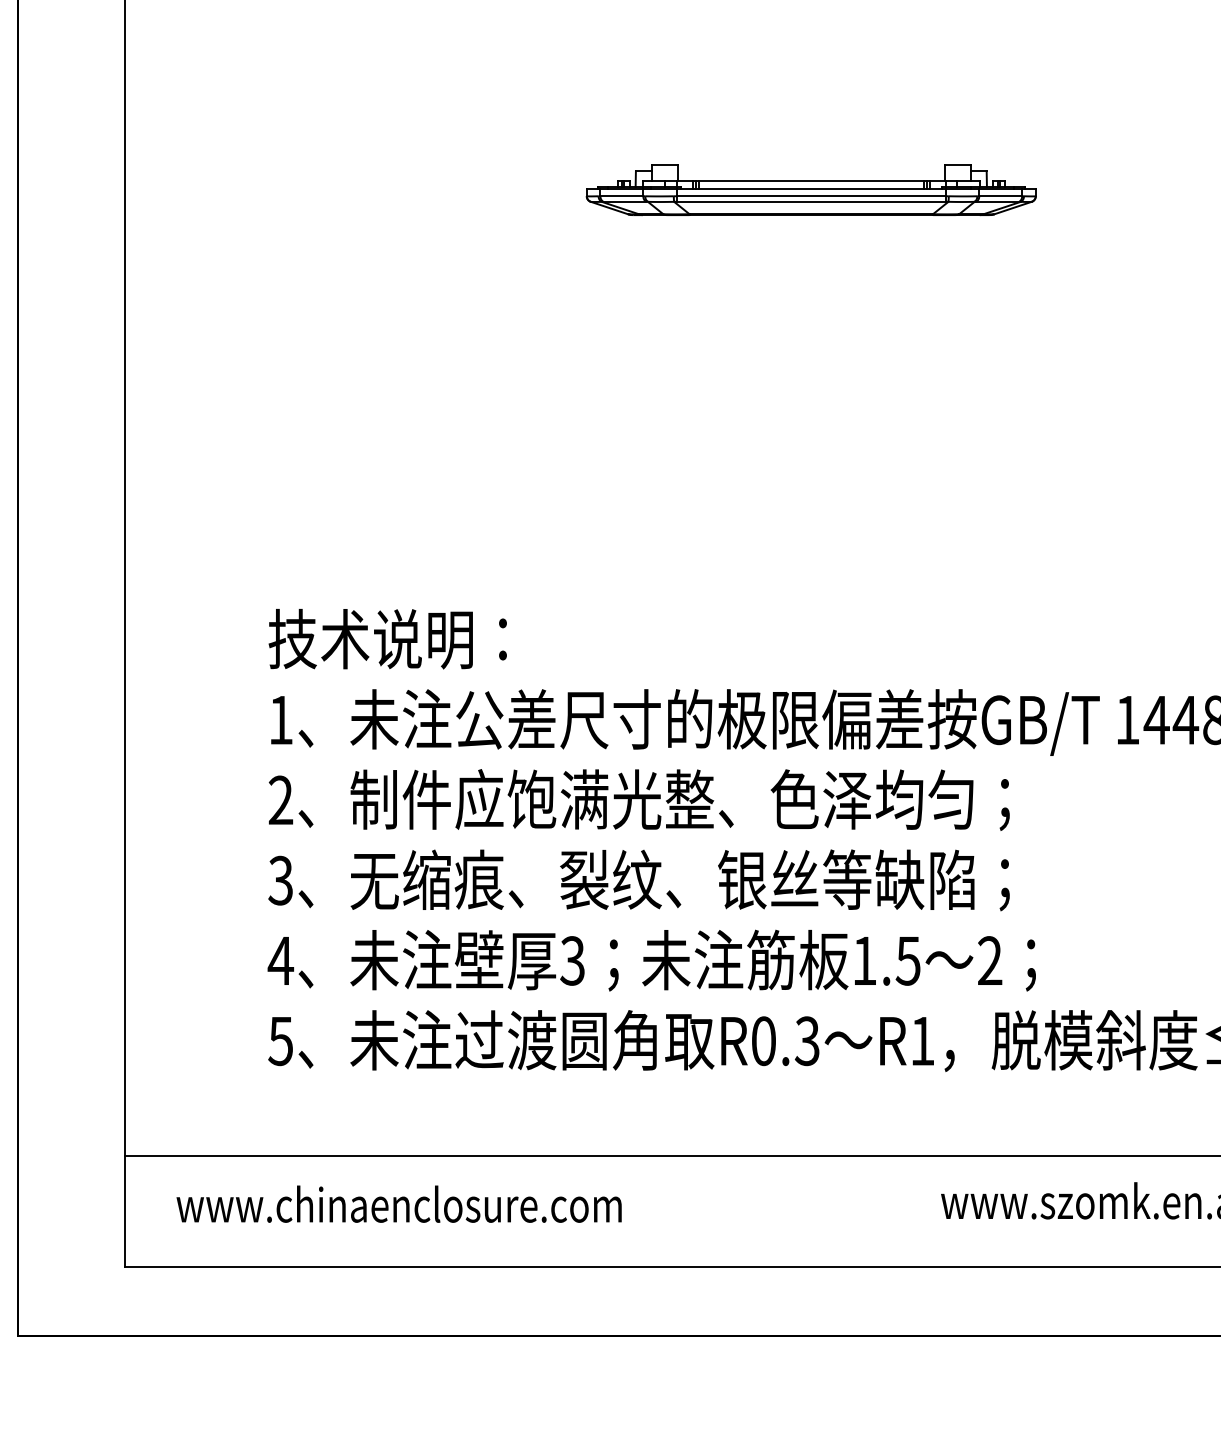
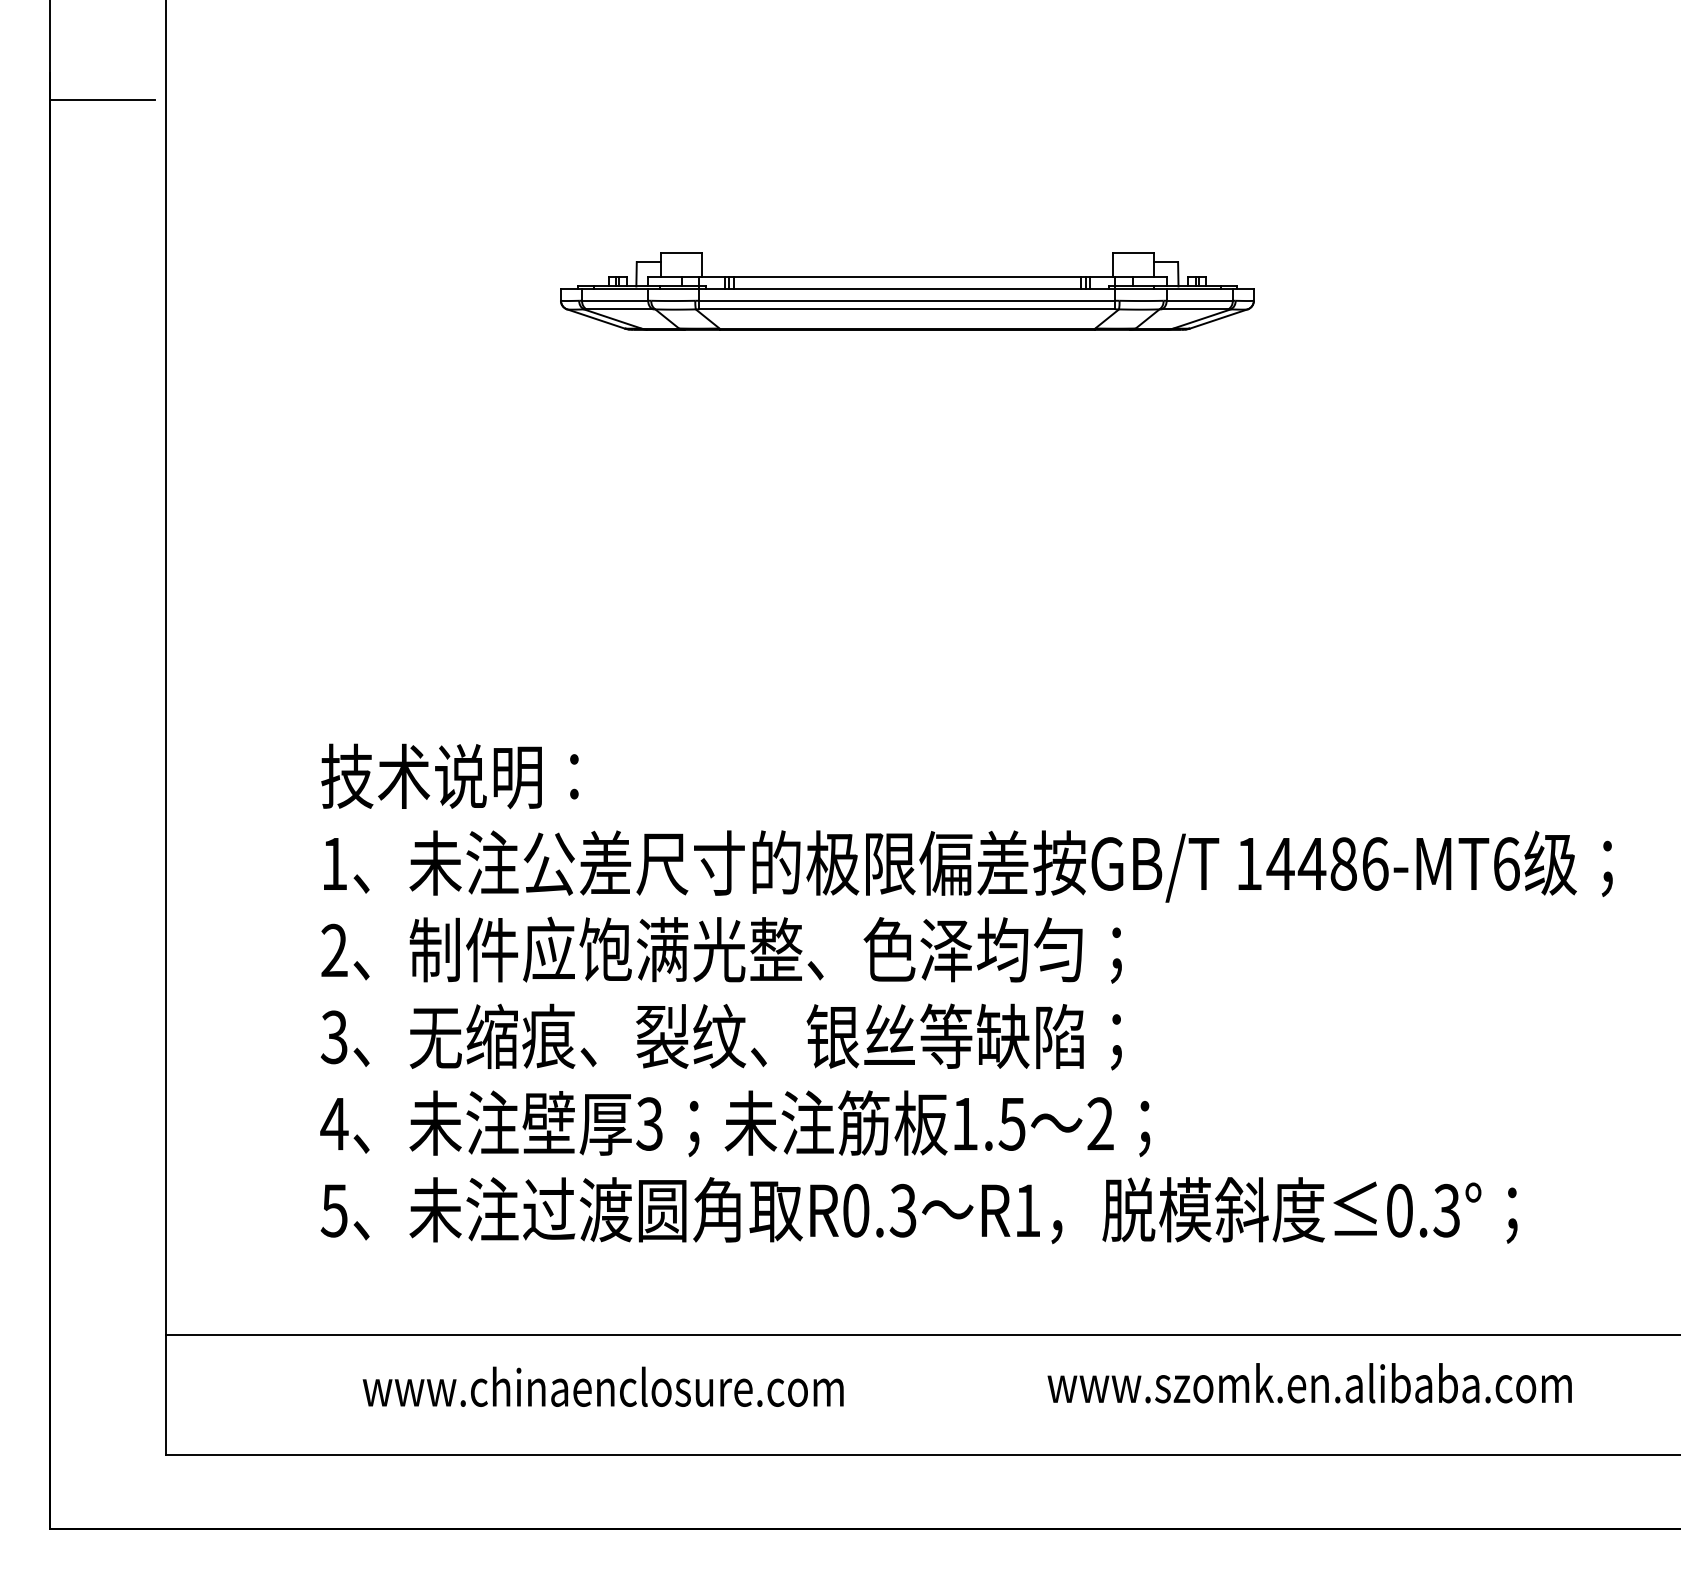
line: (66, 12) -> (102, 99), added
part: (811, 190) -> (907, 291), size x1.43
text: (398, 1203) -> (602, 1386), moved

